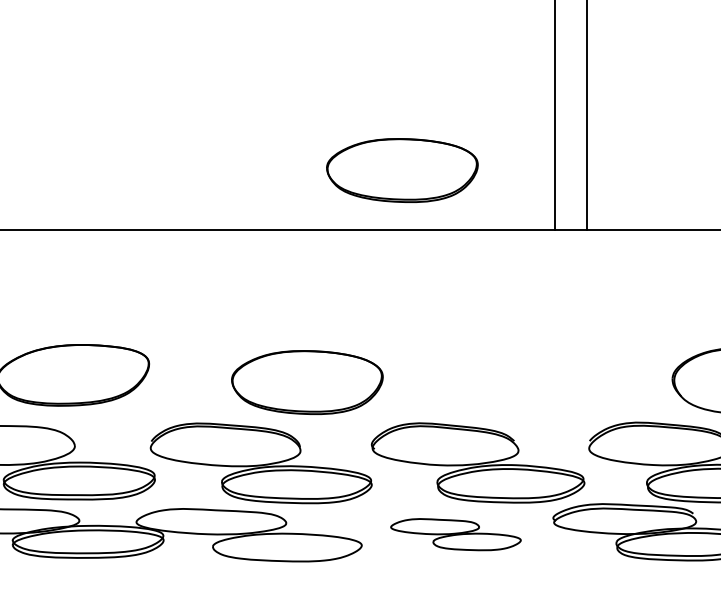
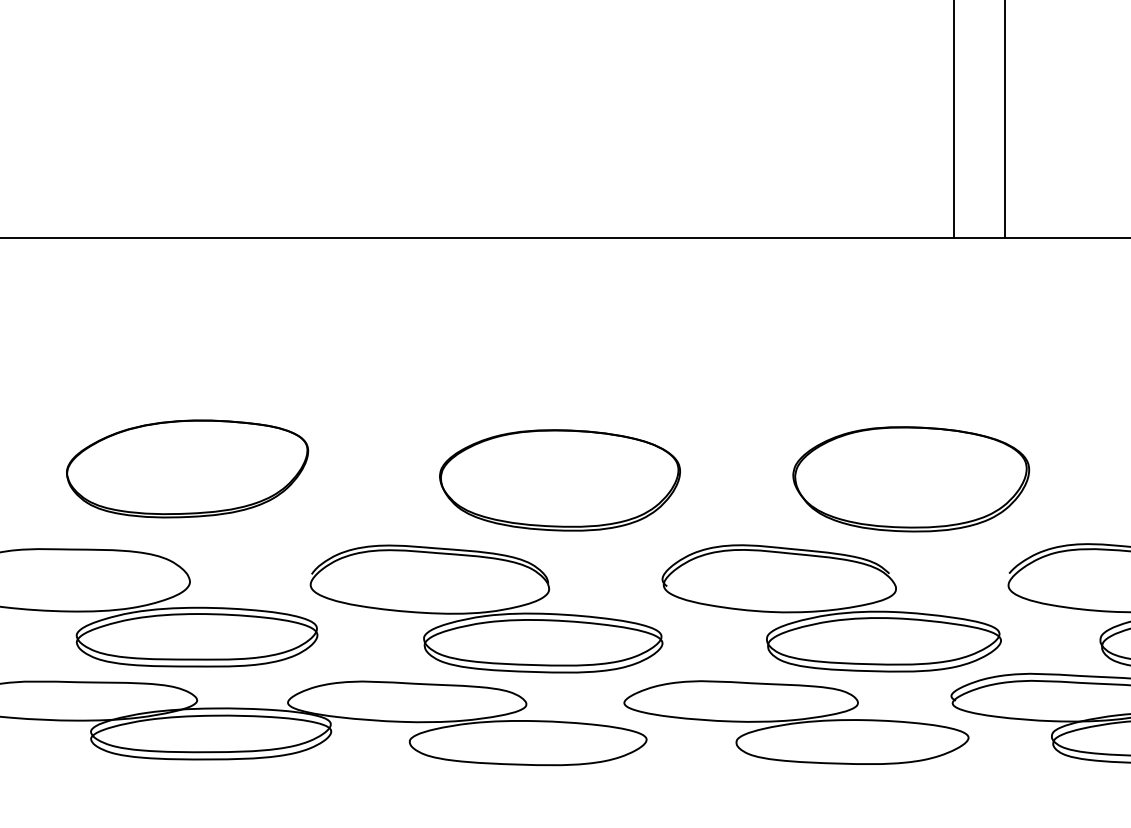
part: (402, 170) -> (711, 142), removed
part: (528, 381) -> (911, 478), added
part: (455, 534) -> (795, 722), size x1.67

